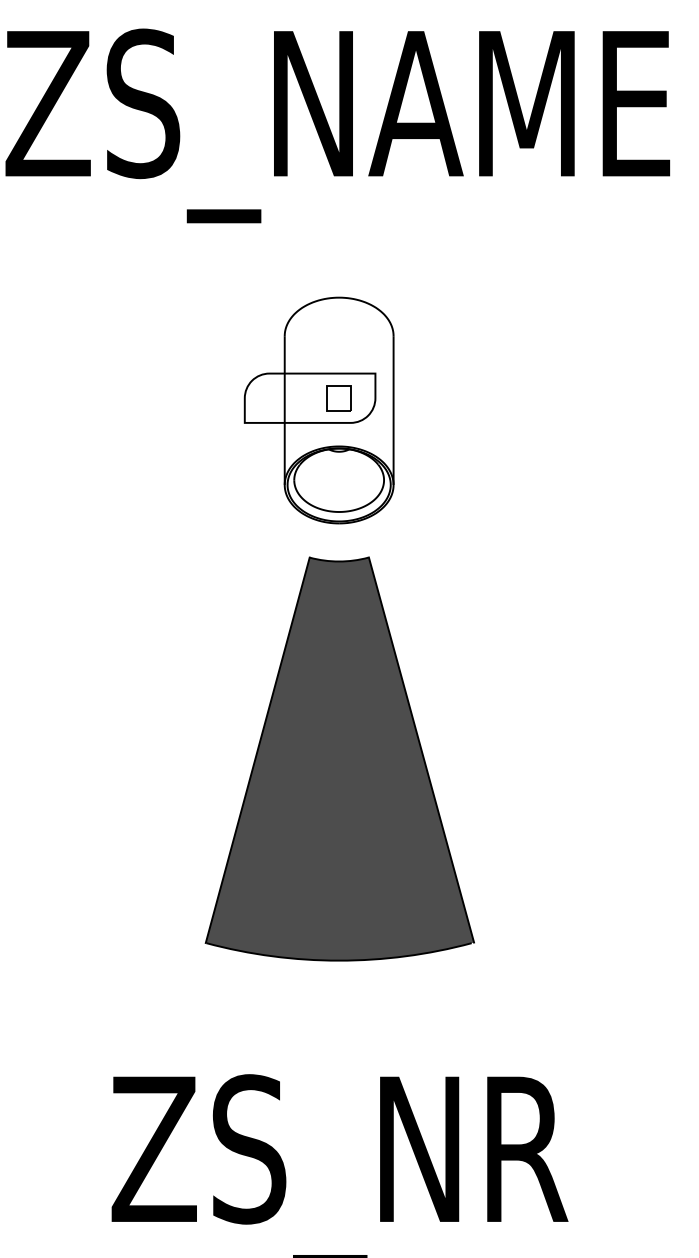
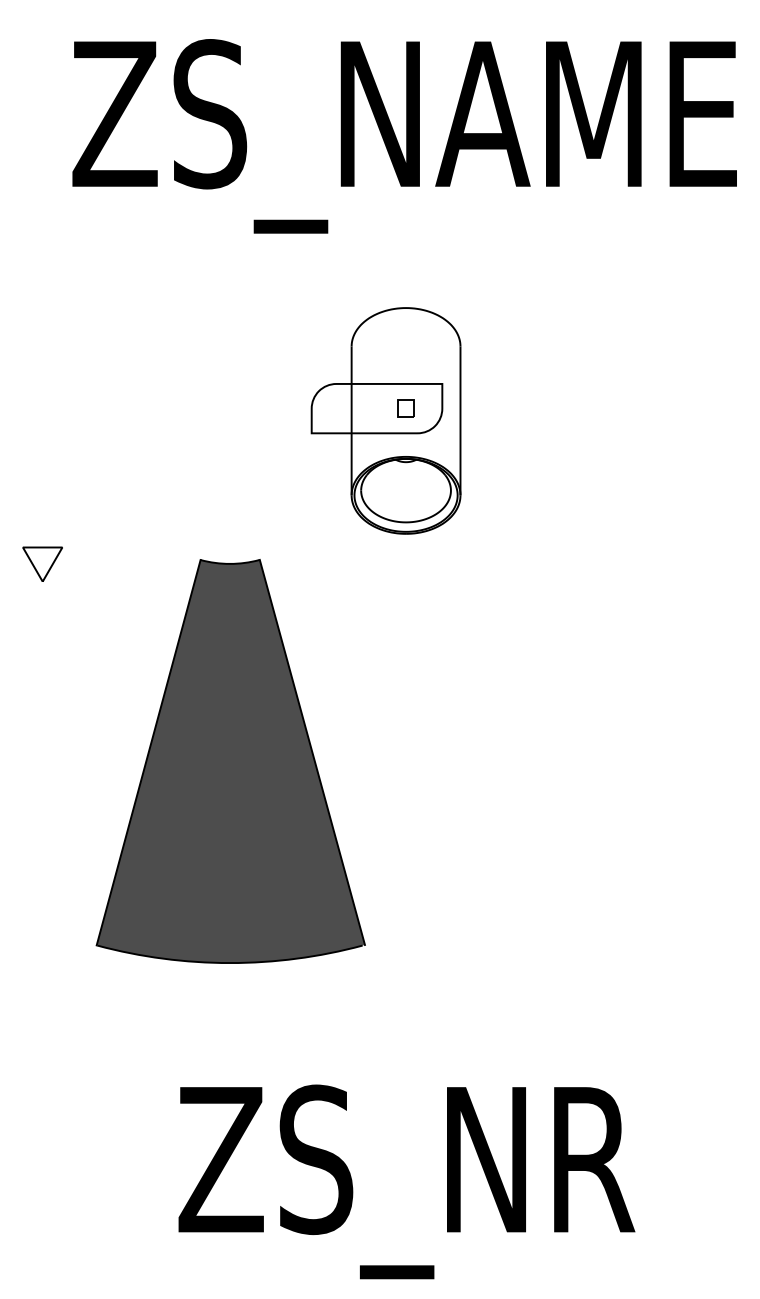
part: (338, 398) -> (405, 408), size x0.7
part: (339, 759) -> (230, 761), moved

